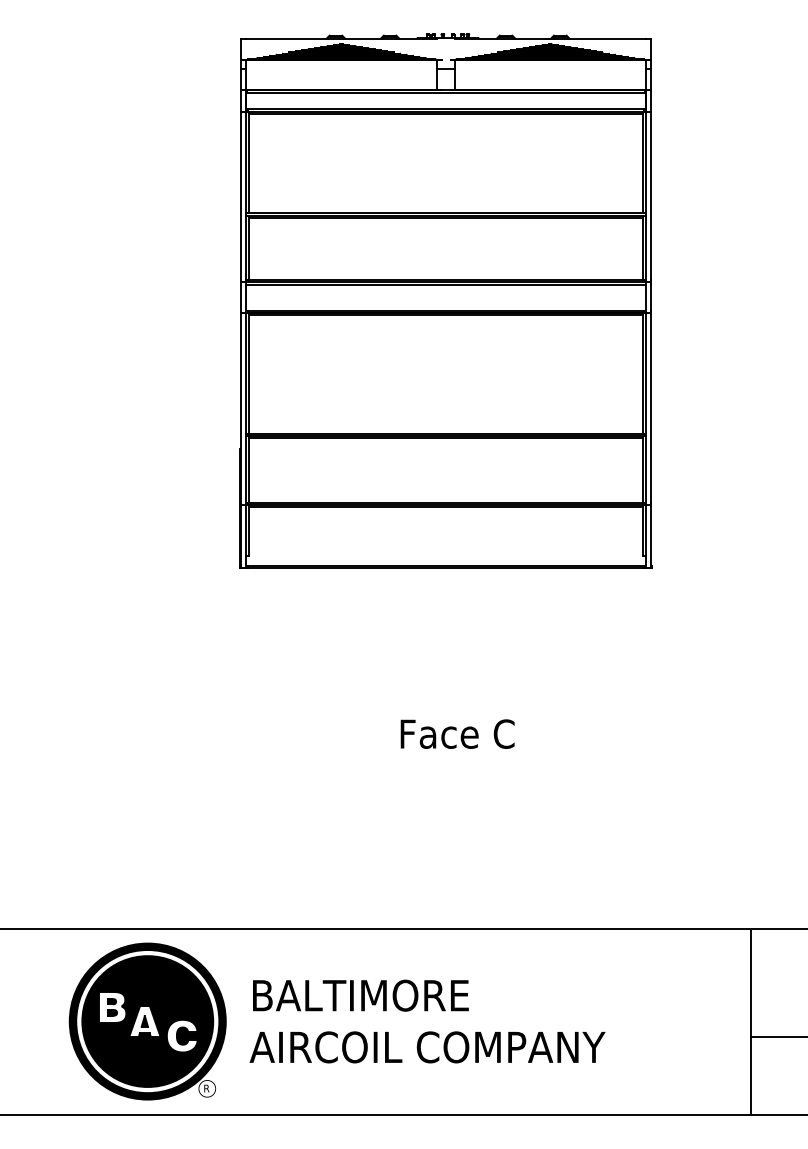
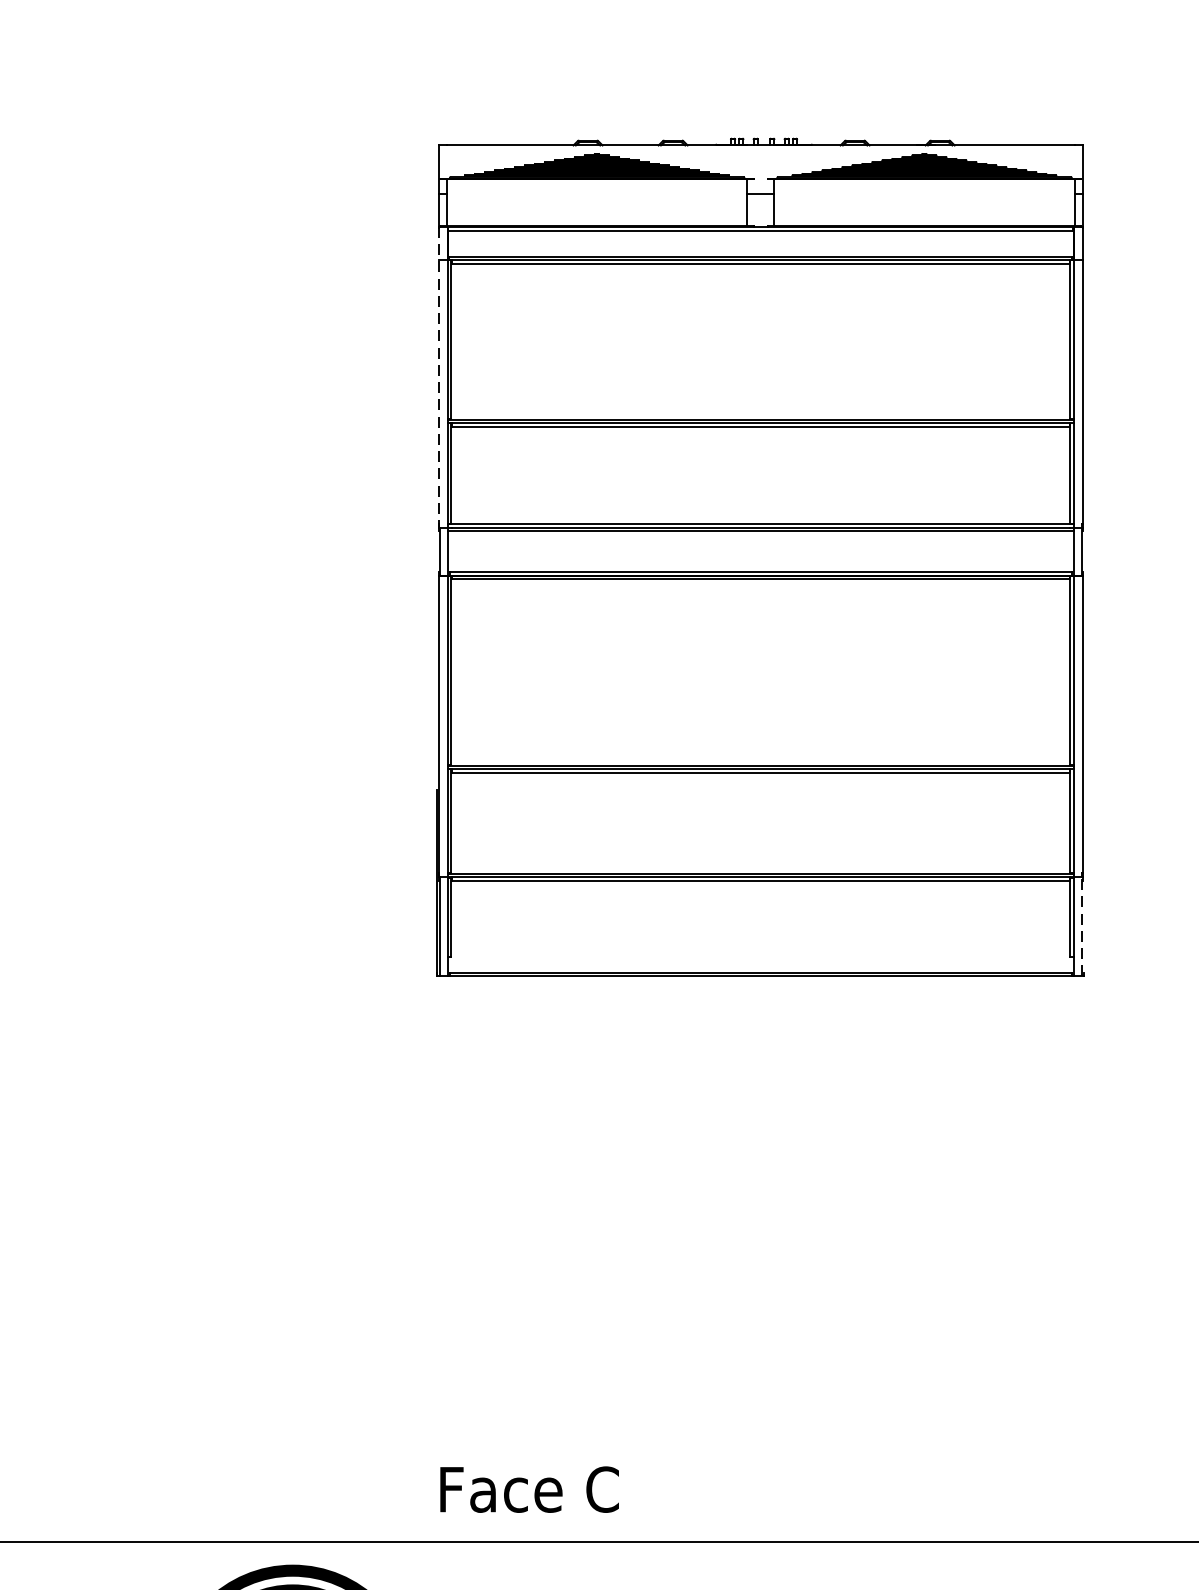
line: (240, 185) -> (438, 375), solid -> dashed
line: (650, 536) -> (1081, 926), solid -> dashed
text: (457, 733) -> (529, 1488), moved

